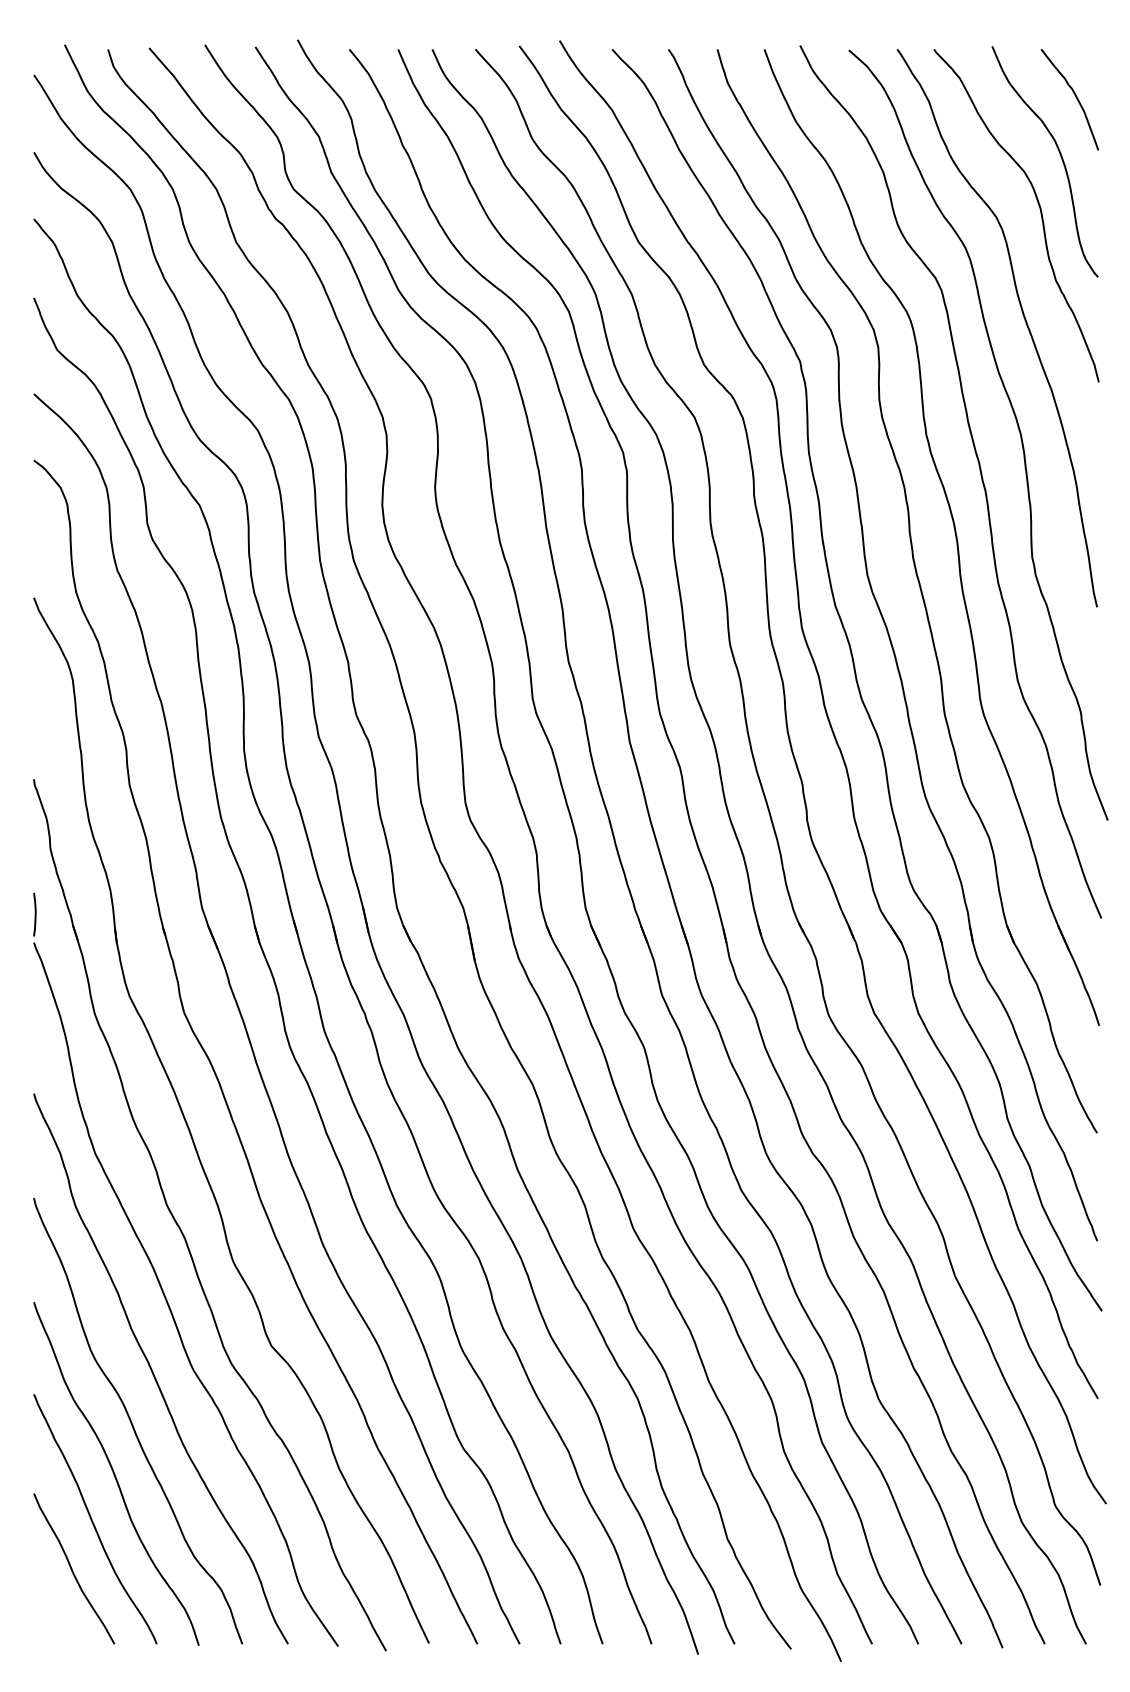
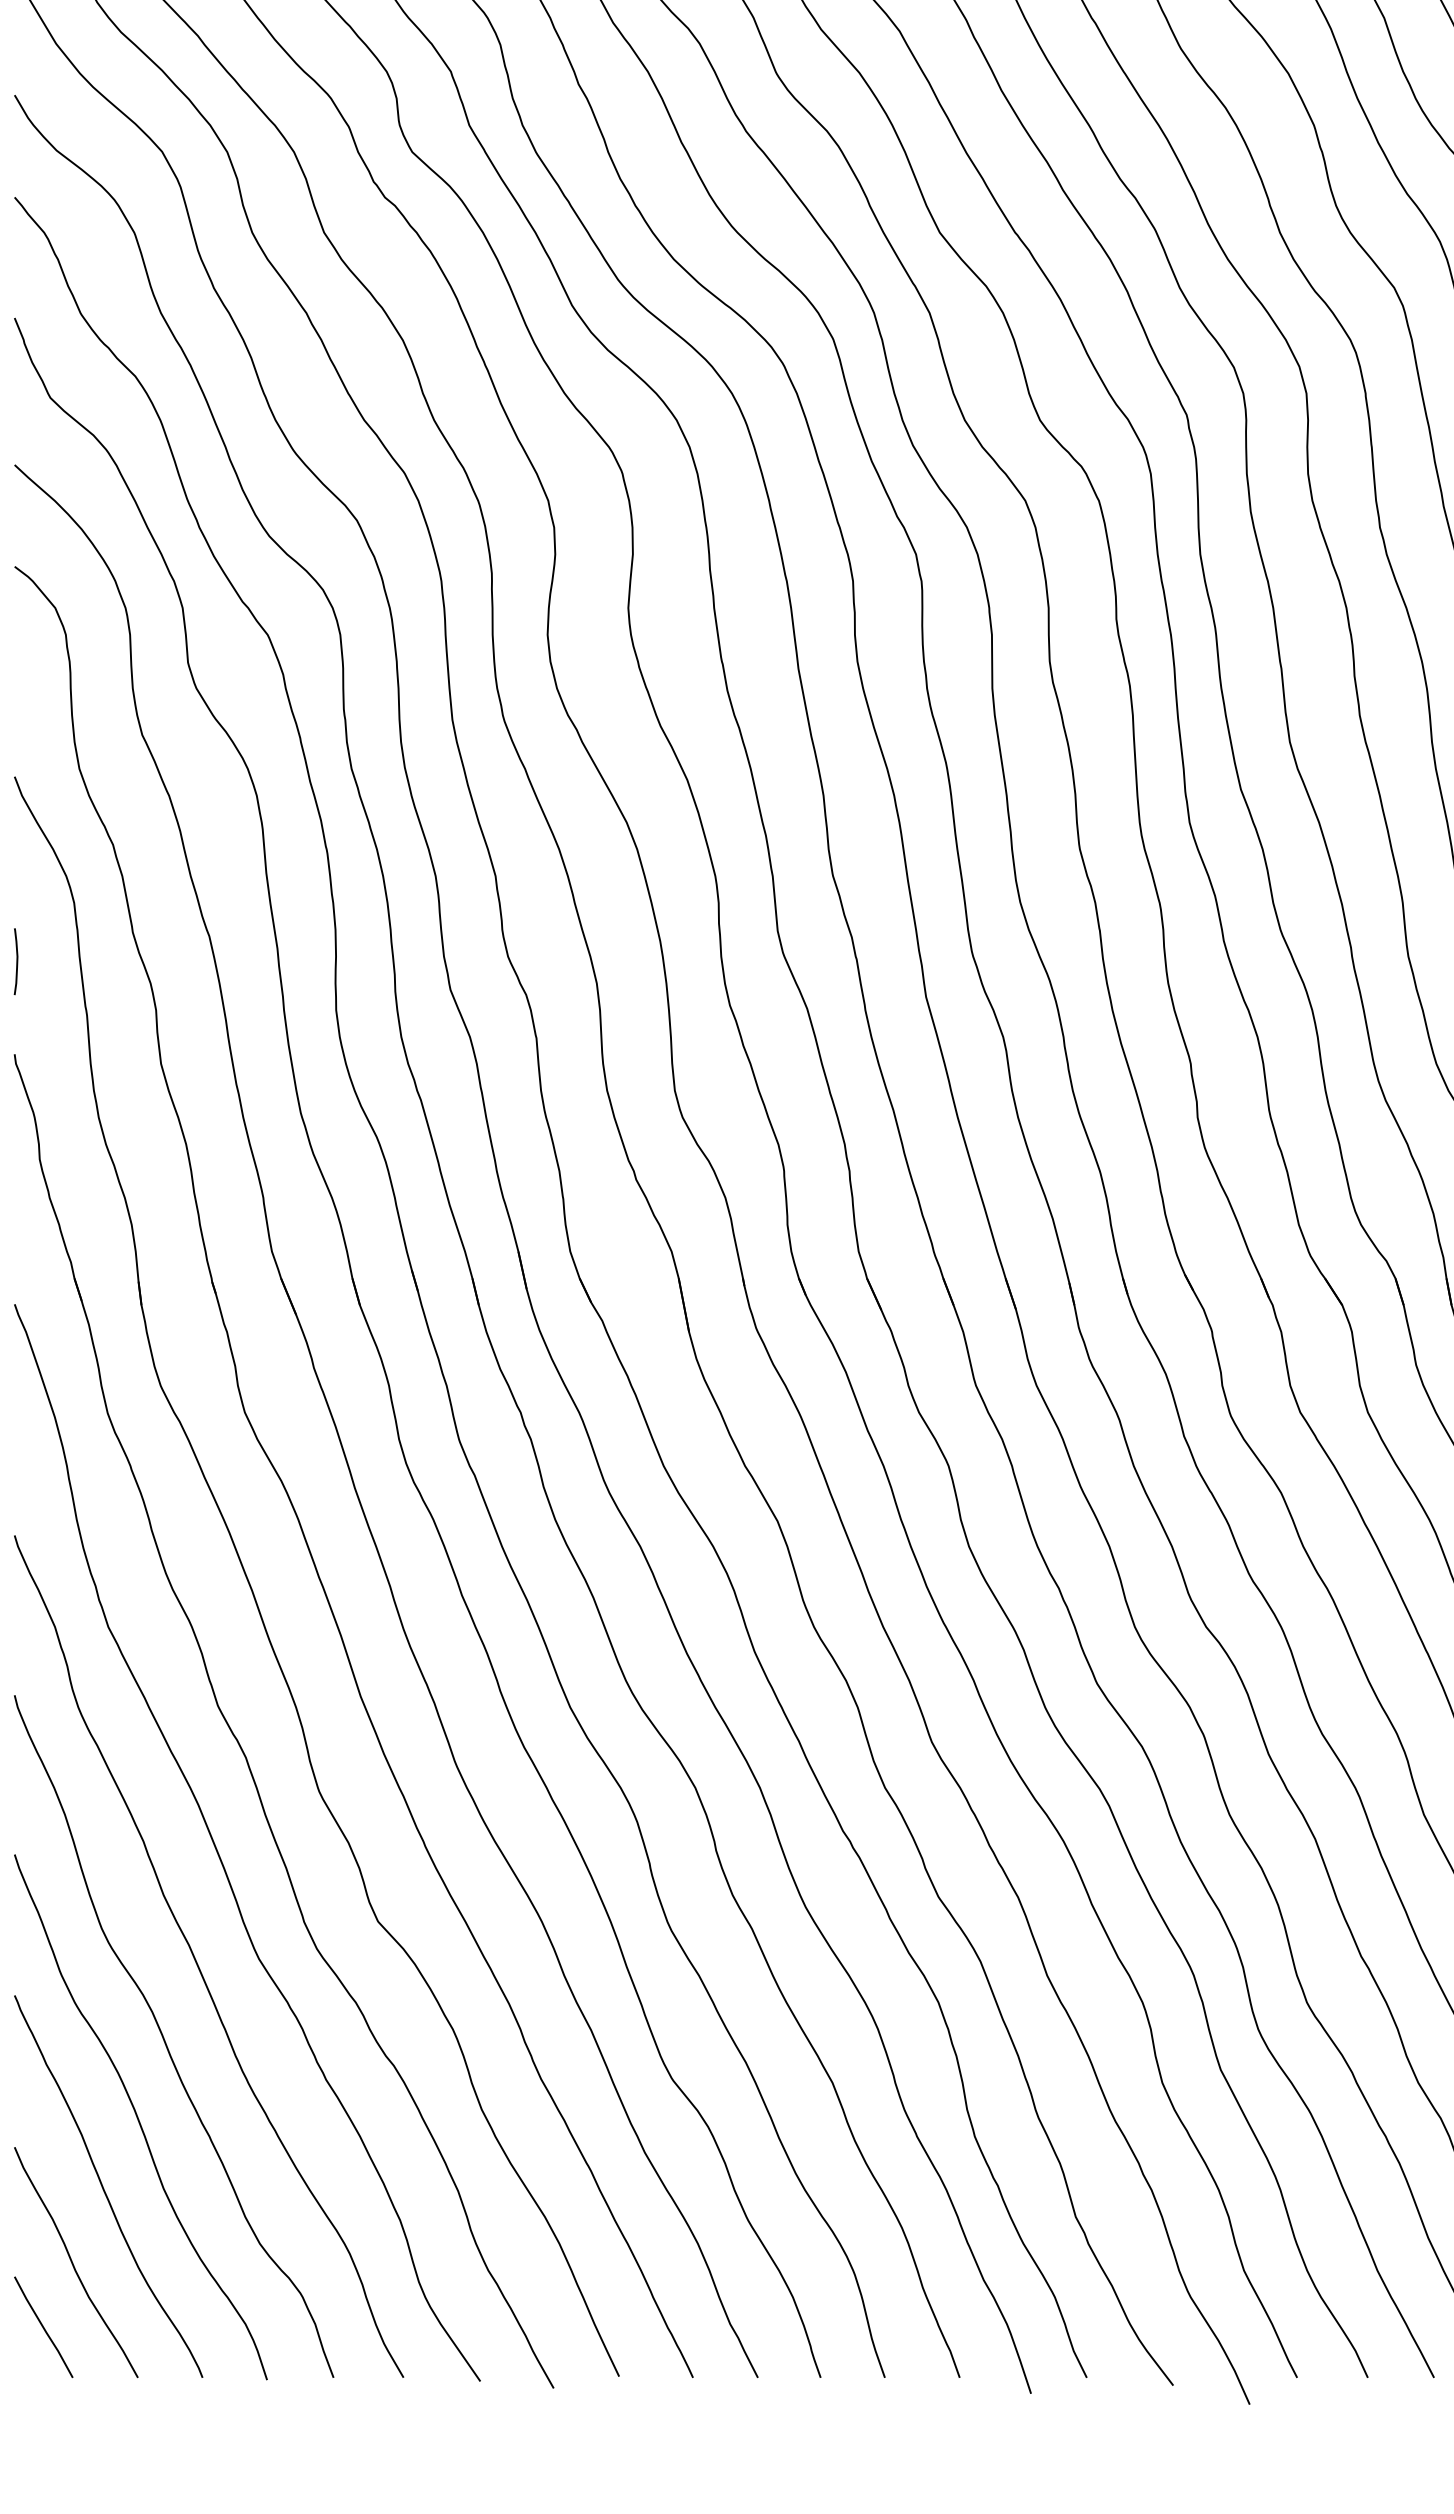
line: (34, 914) -> (15, 961), moved
line: (52, 1611) -> (43, 2327), added

